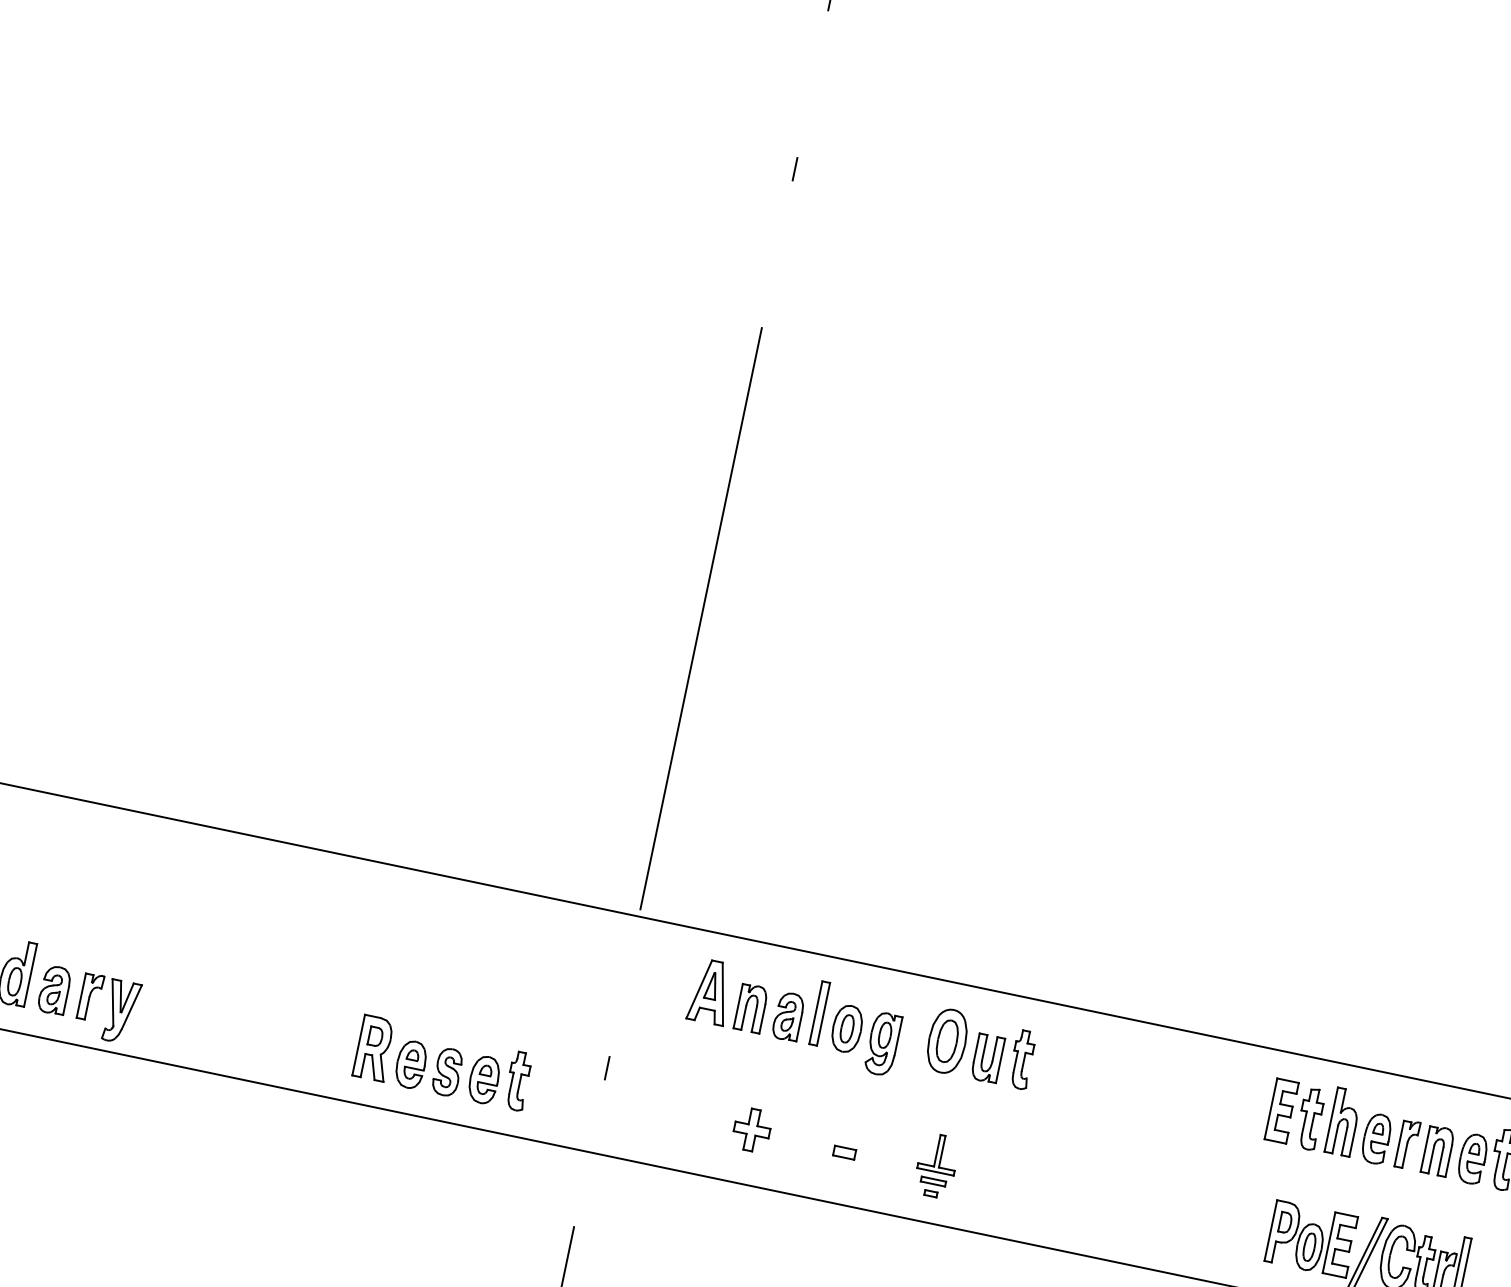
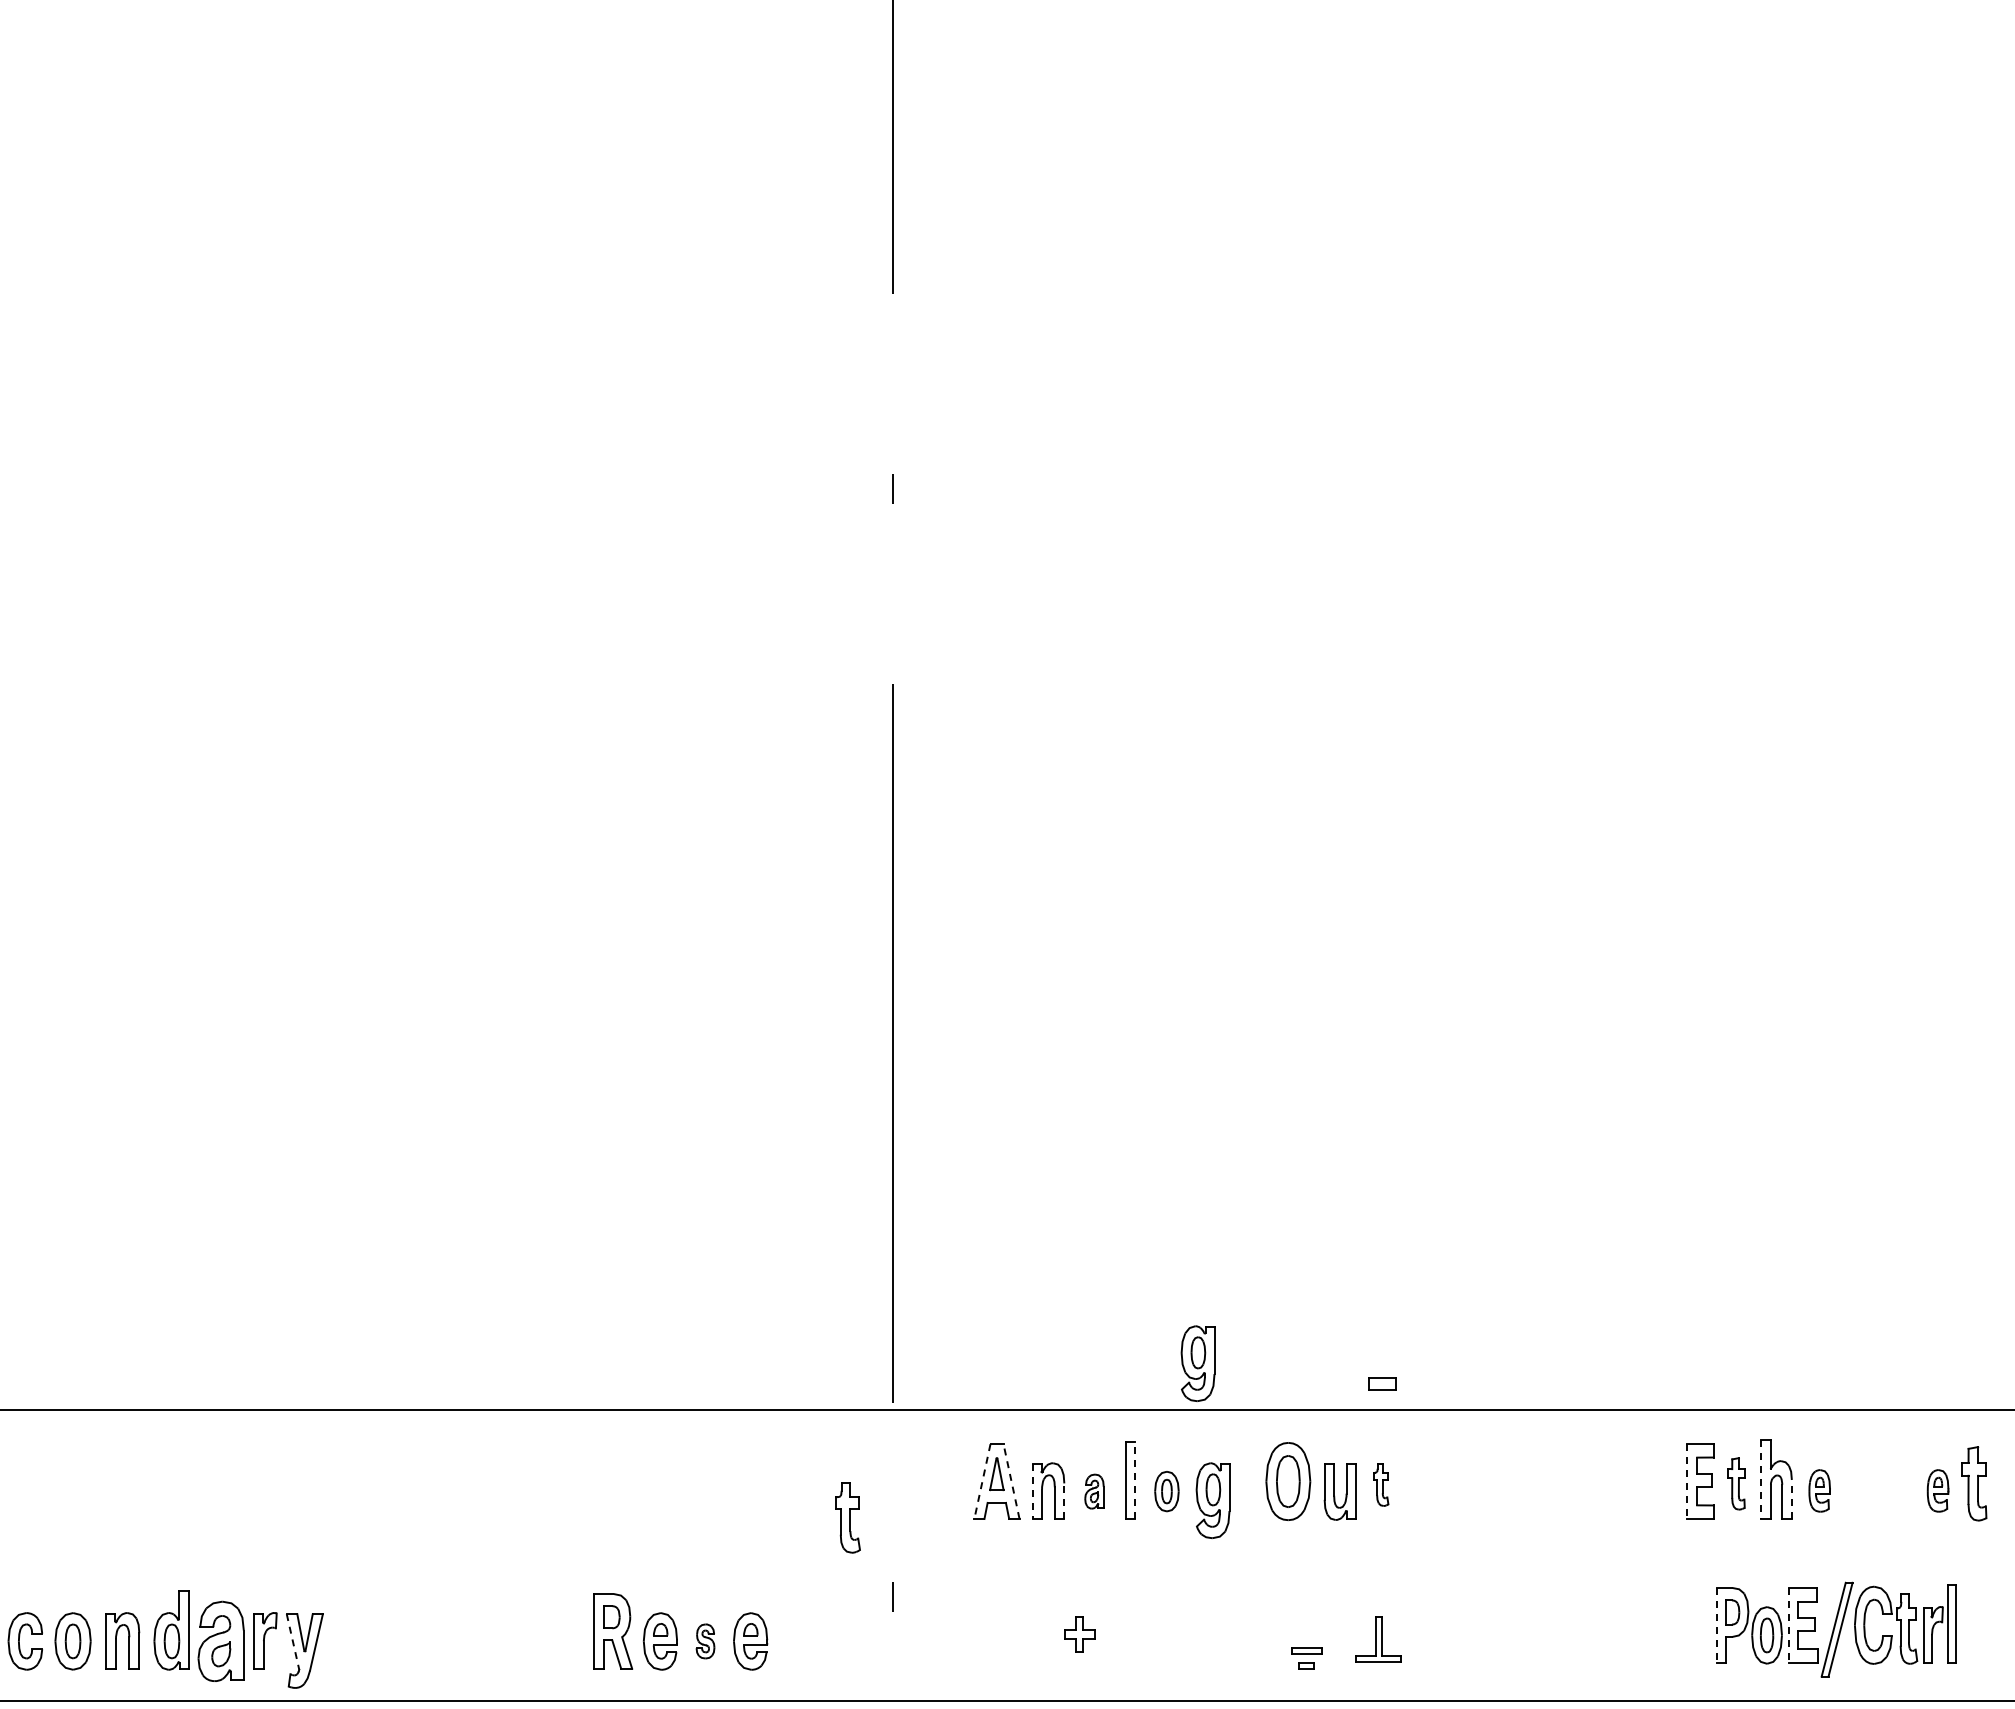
part: (893, 930) -> (1197, 1363), added
part: (54, 990) -> (220, 1641), size x1.4
line: (699, 990) -> (982, 1482), solid -> dashed
line: (722, 994) -> (1011, 1481), solid -> dashed
line: (113, 1003) -> (293, 1642), solid -> dashed
line: (738, 1006) -> (1032, 1492), solid -> dashed
line: (823, 1014) -> (1135, 1480), solid -> dashed
part: (788, 1016) -> (1094, 1491), size x0.6
line: (762, 1019) -> (1064, 1501), solid -> dashed
part: (846, 1028) -> (1166, 1491), size x0.7
part: (1022, 1059) -> (1381, 1484), size x0.6
part: (447, 1072) -> (705, 1641), size x0.6
part: (517, 1080) -> (847, 1517), moved
line: (1271, 1108) -> (1687, 1481), solid -> dashed
part: (1310, 1118) -> (1736, 1483), size x0.7
line: (1331, 1119) -> (1761, 1479), solid -> dashed
part: (752, 1129) -> (1079, 1634), size x0.7
part: (1376, 1138) -> (1819, 1490), size x0.7
line: (1352, 1140) -> (1791, 1498), solid -> dashed
part: (1407, 1144) -> (1857, 1489), removed
part: (1438, 1150) -> (1895, 1489), removed
part: (844, 1152) -> (1382, 1383), moved
part: (939, 1153) -> (1378, 1639), moved
part: (1472, 1158) -> (1937, 1490), size x0.7
line: (1271, 1230) -> (1717, 1625), solid -> dashed
line: (1329, 1242) -> (1789, 1625), solid -> dashed

